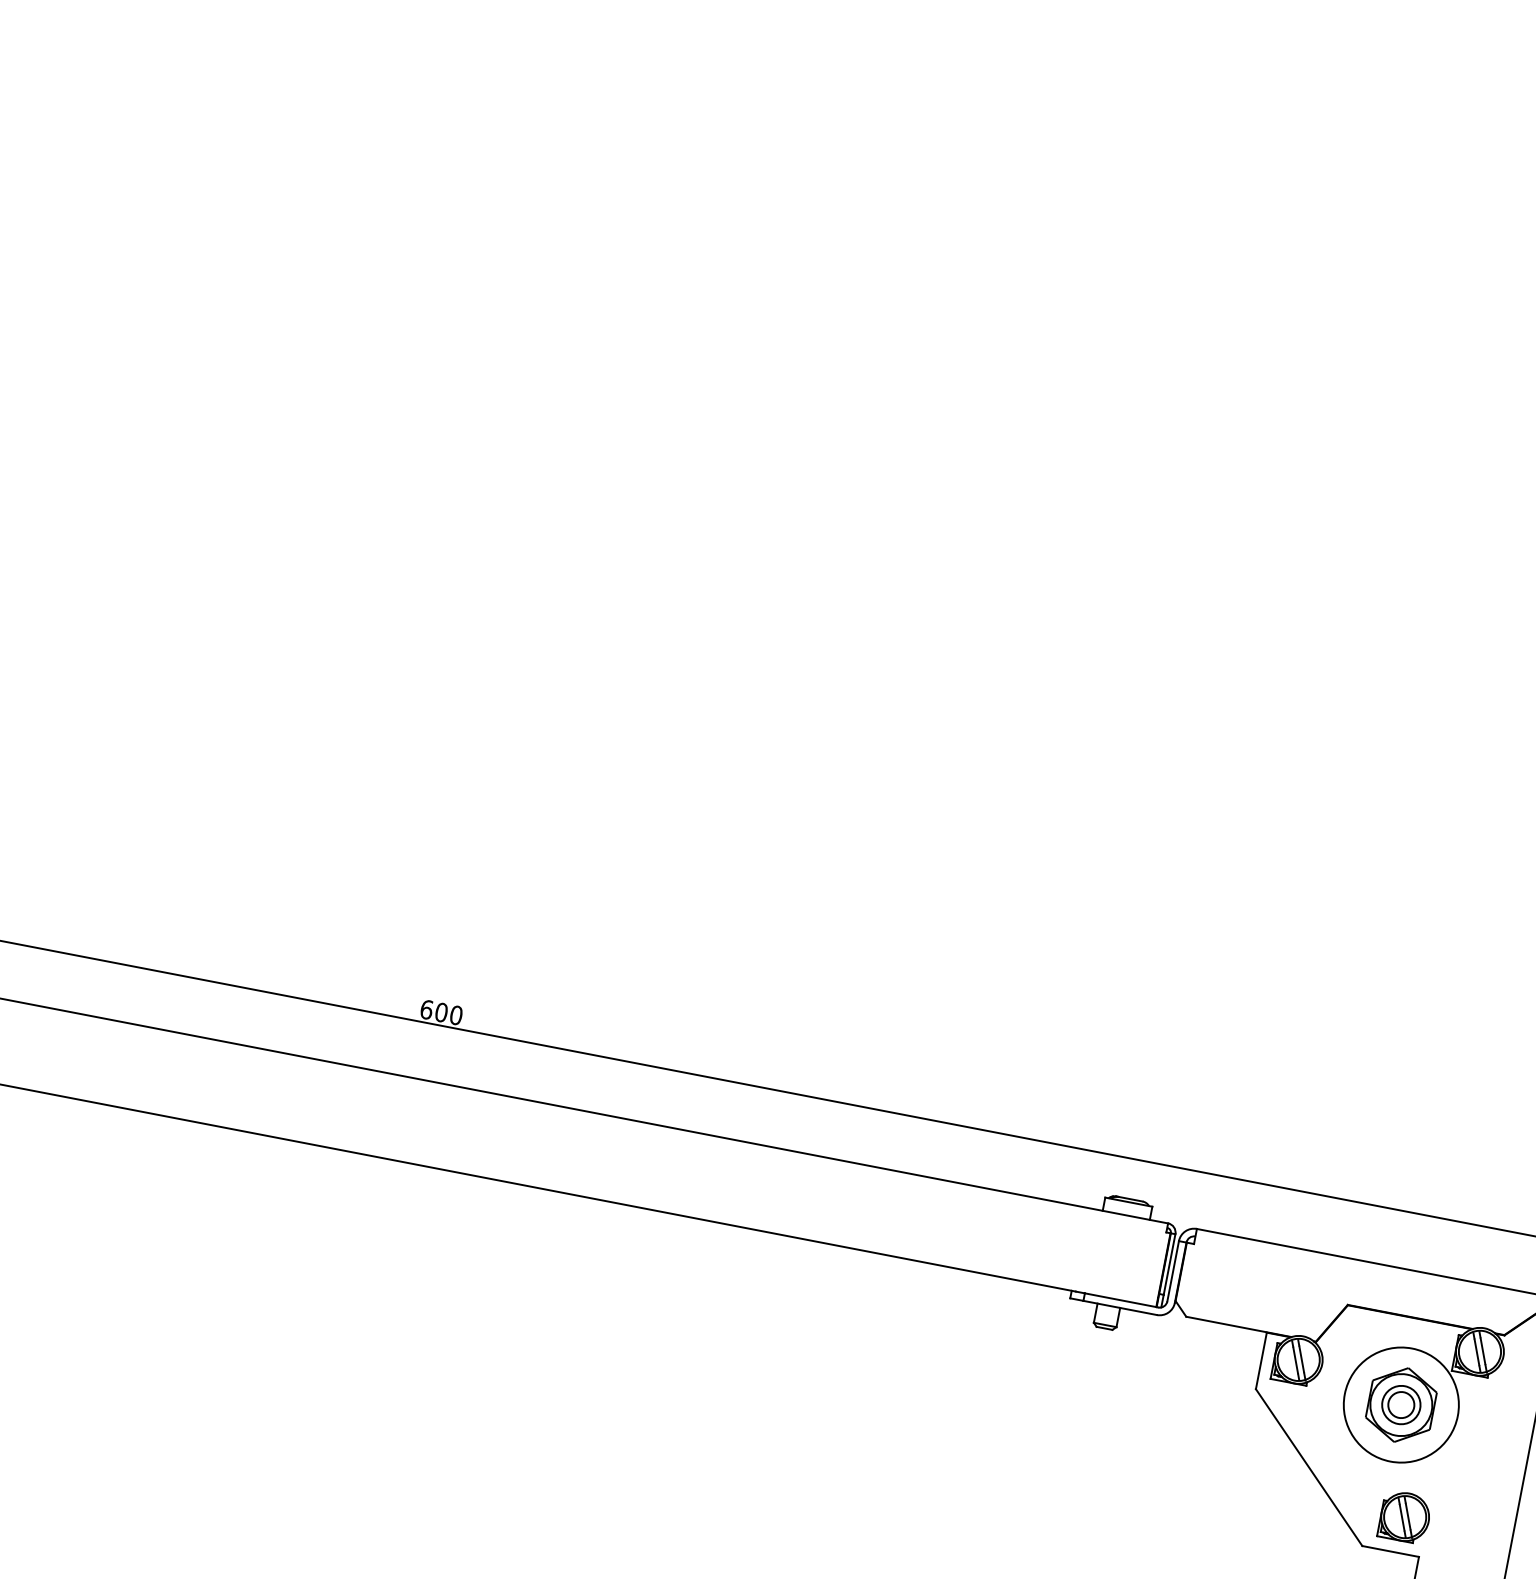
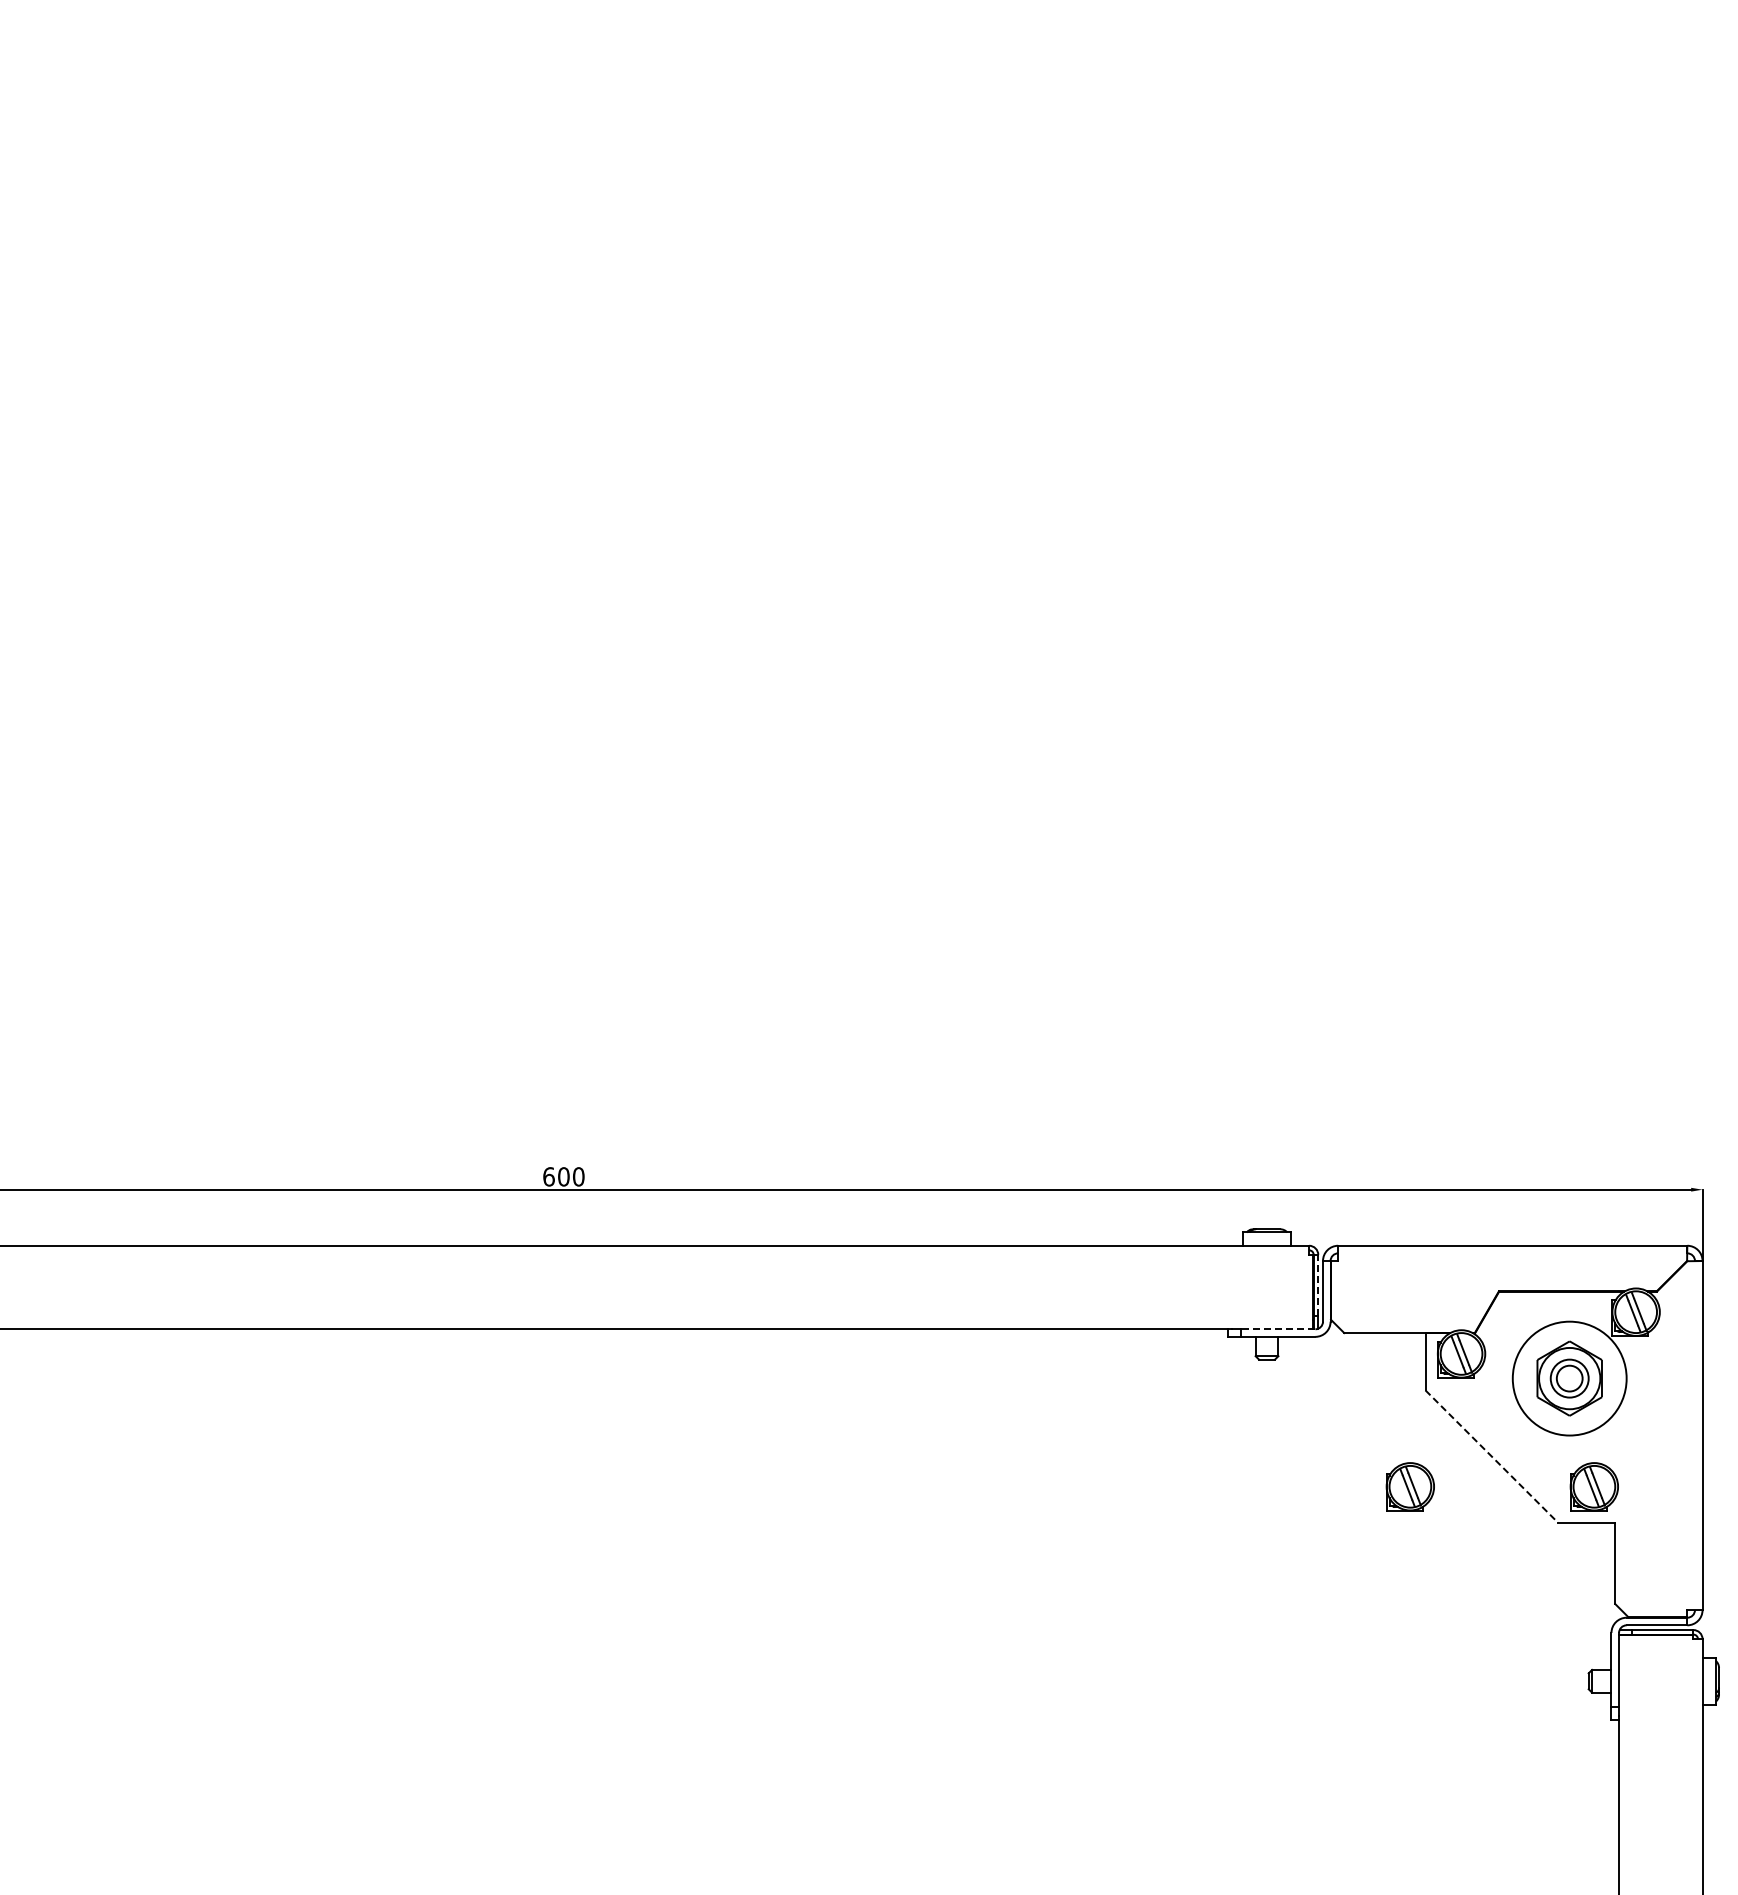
line: (1169, 1264) -> (1318, 1285), solid -> dashed
line: (1120, 1300) -> (1277, 1329), solid -> dashed
line: (1308, 1467) -> (1491, 1456), solid -> dashed
part: (1221, 1481) -> (1409, 1486), added

